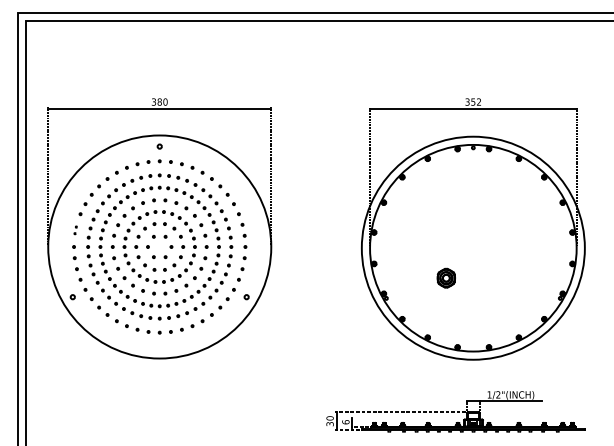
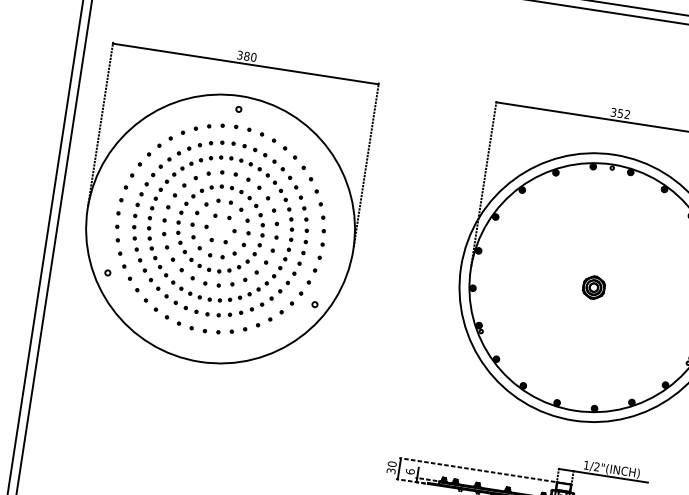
part: (75, 230) -> (123, 193), size x1.67
part: (445, 277) -> (593, 286), moved

